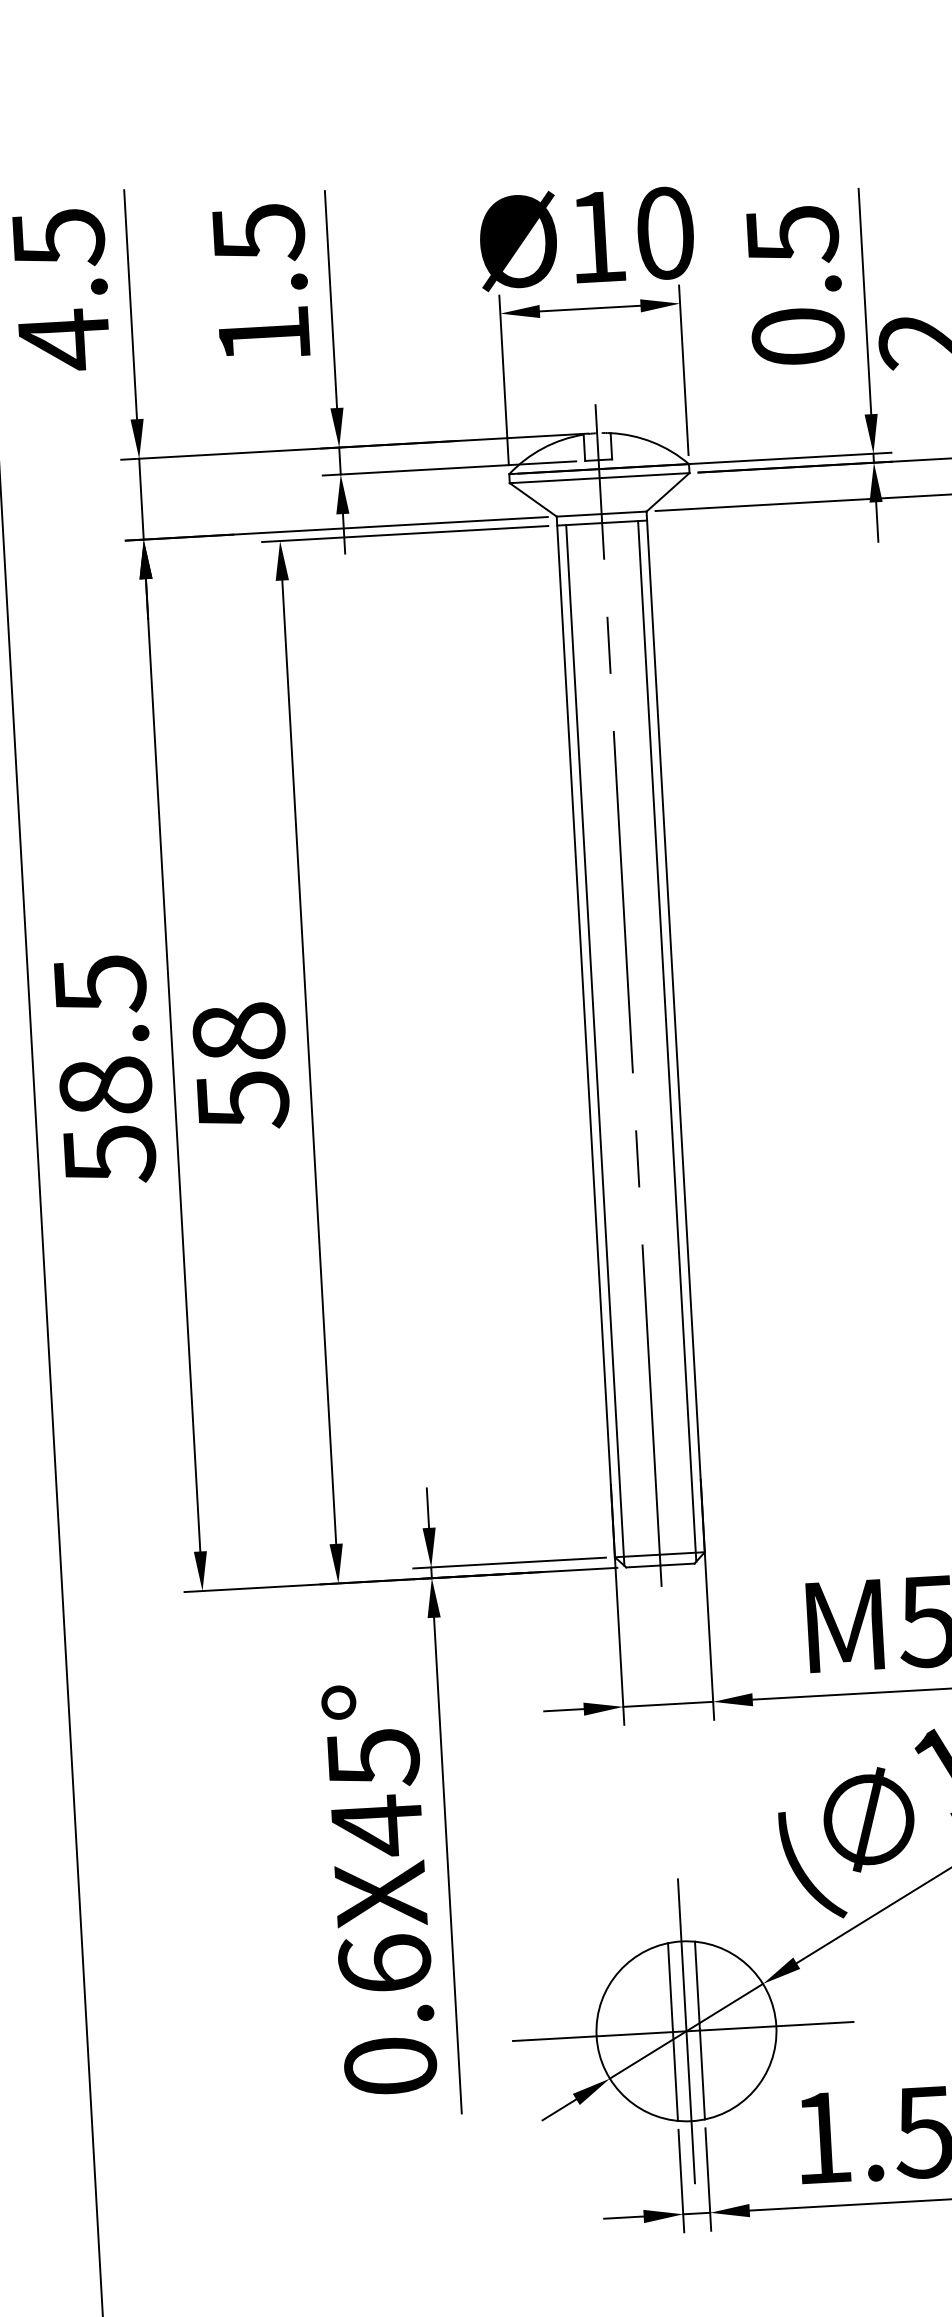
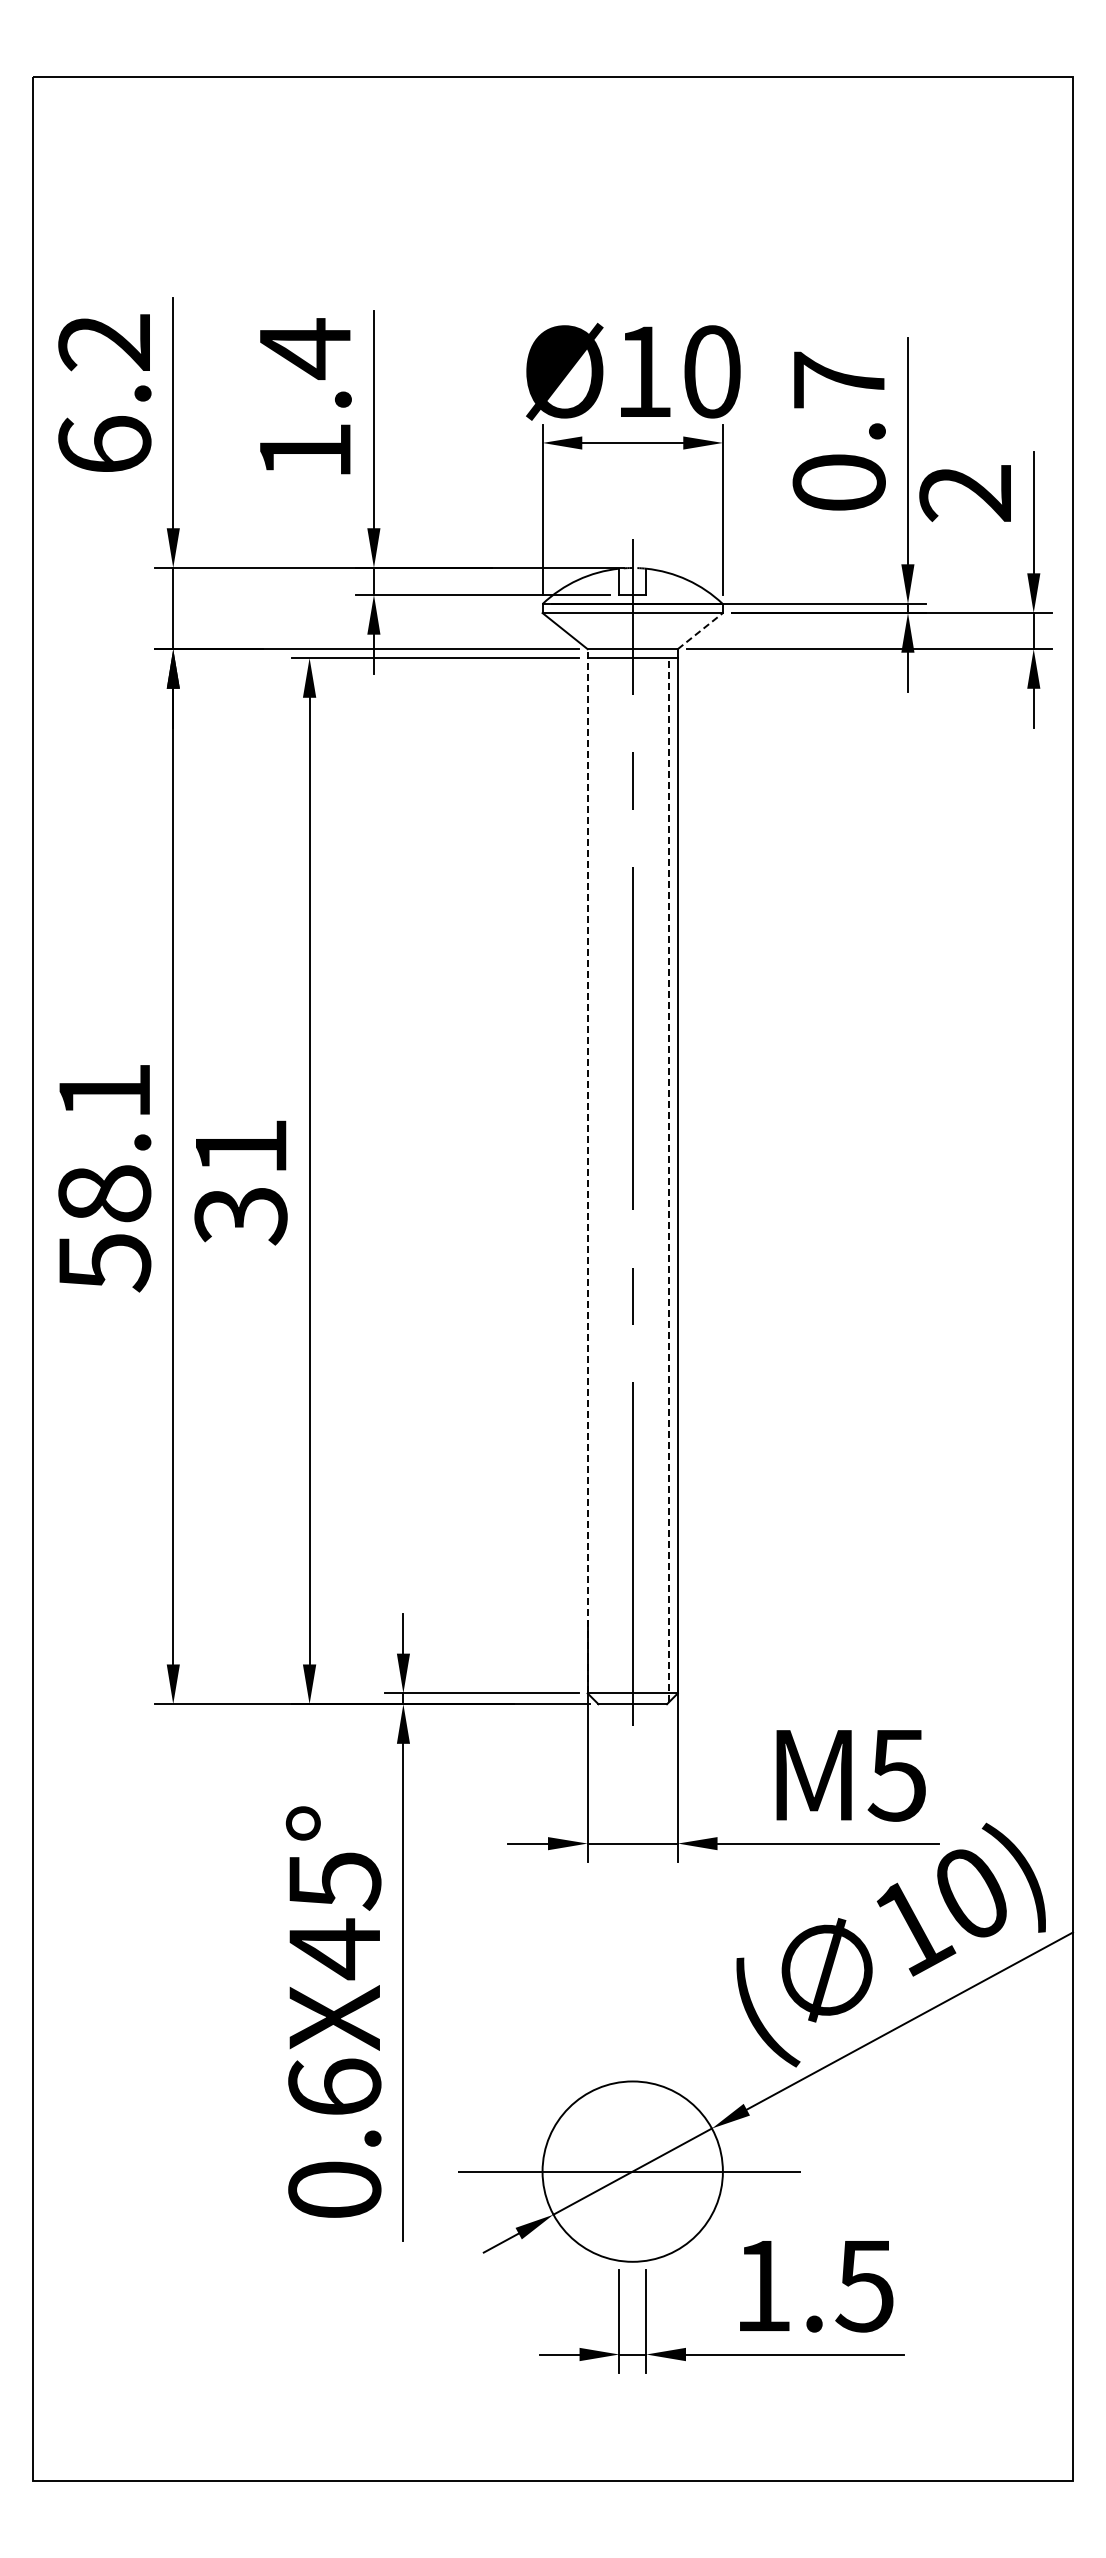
text: (258, 233) -> (305, 349), 1.5 -> 1.4
text: (792, 234) -> (839, 380), 0.5 -> 0.7
text: (61, 290) -> (104, 395), 4.5 -> 6.2
line: (668, 492) -> (700, 631), solid -> dashed
text: (100, 985) -> (105, 1092), 58.5 -> 58.1
line: (585, 1036) -> (587, 1170), solid -> dashed
line: (666, 1040) -> (668, 1179), solid -> dashed
line: (595, 1045) -> (596, 1180), removed
text: (240, 1066) -> (240, 1181), 58 -> 31
line: (700, 2030) -> (646, 2171), removed
line: (673, 2031) -> (619, 2171), removed
line: (686, 2031) -> (632, 2171), removed

